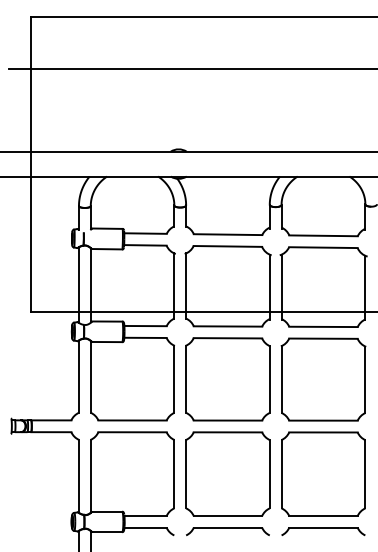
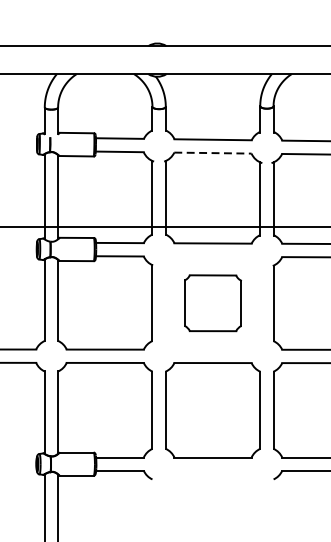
line: (228, 246) -> (213, 153), solid -> dashed
part: (227, 379) -> (212, 303), size x0.6
part: (227, 531) -> (212, 474), removed

